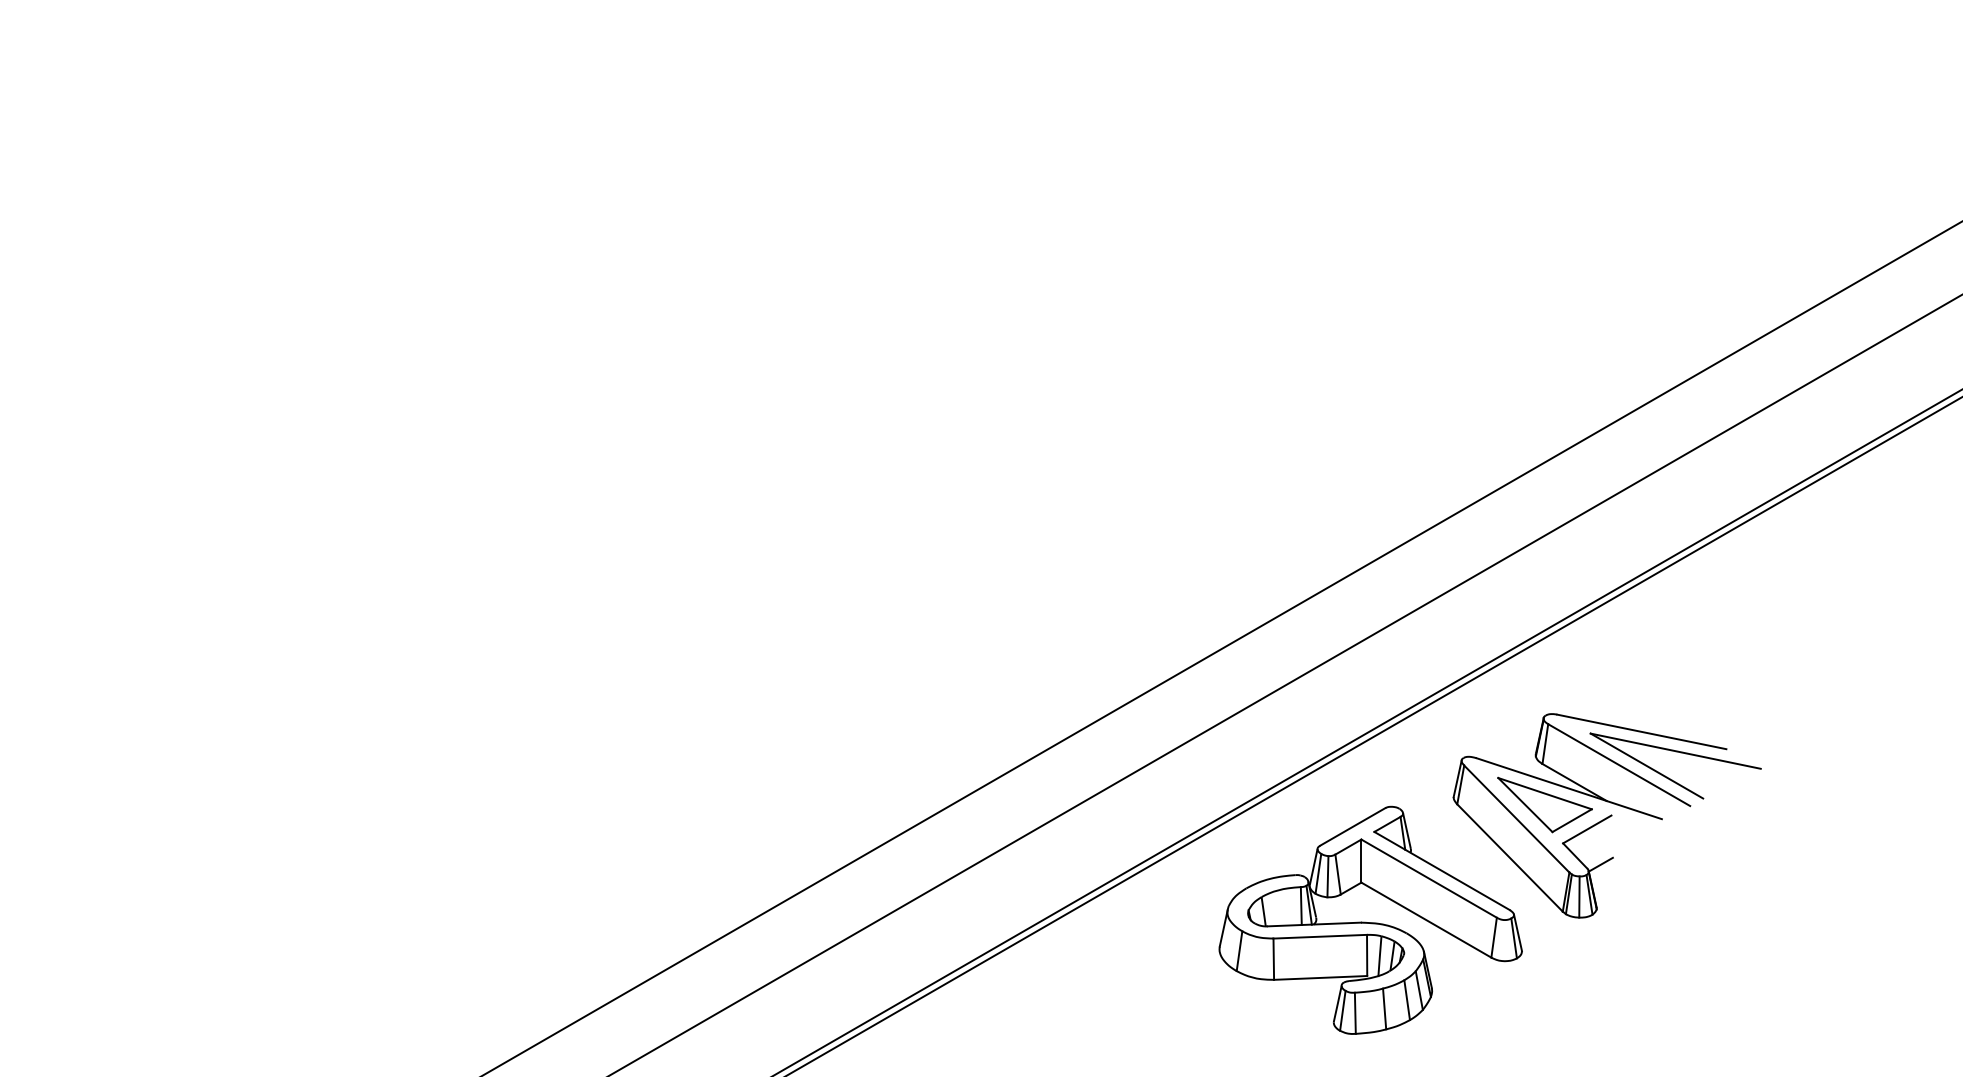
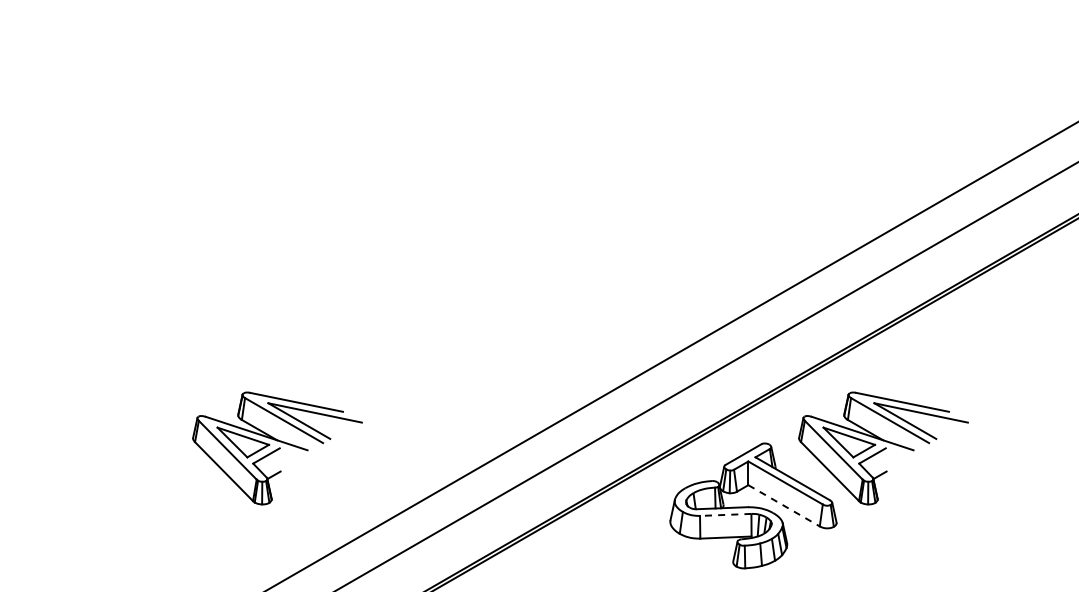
part: (504, 815) -> (277, 448), added
line: (1427, 921) -> (784, 506), solid -> dashed
line: (1319, 935) -> (725, 514), solid -> dashed

